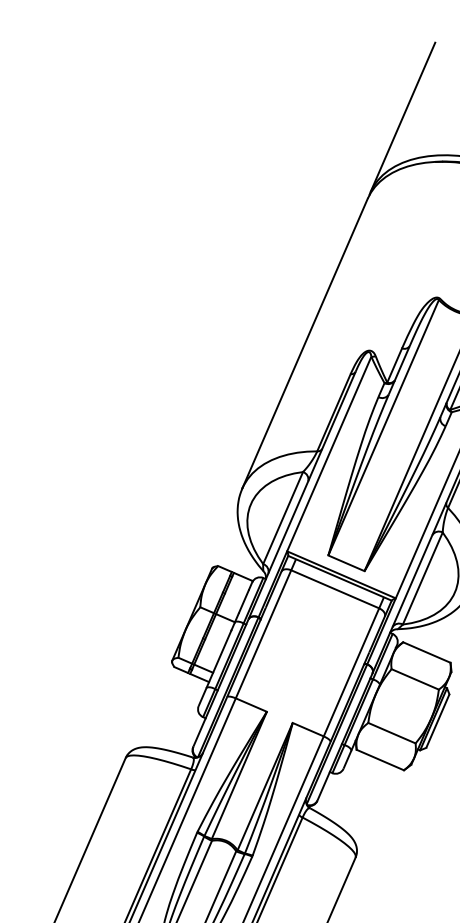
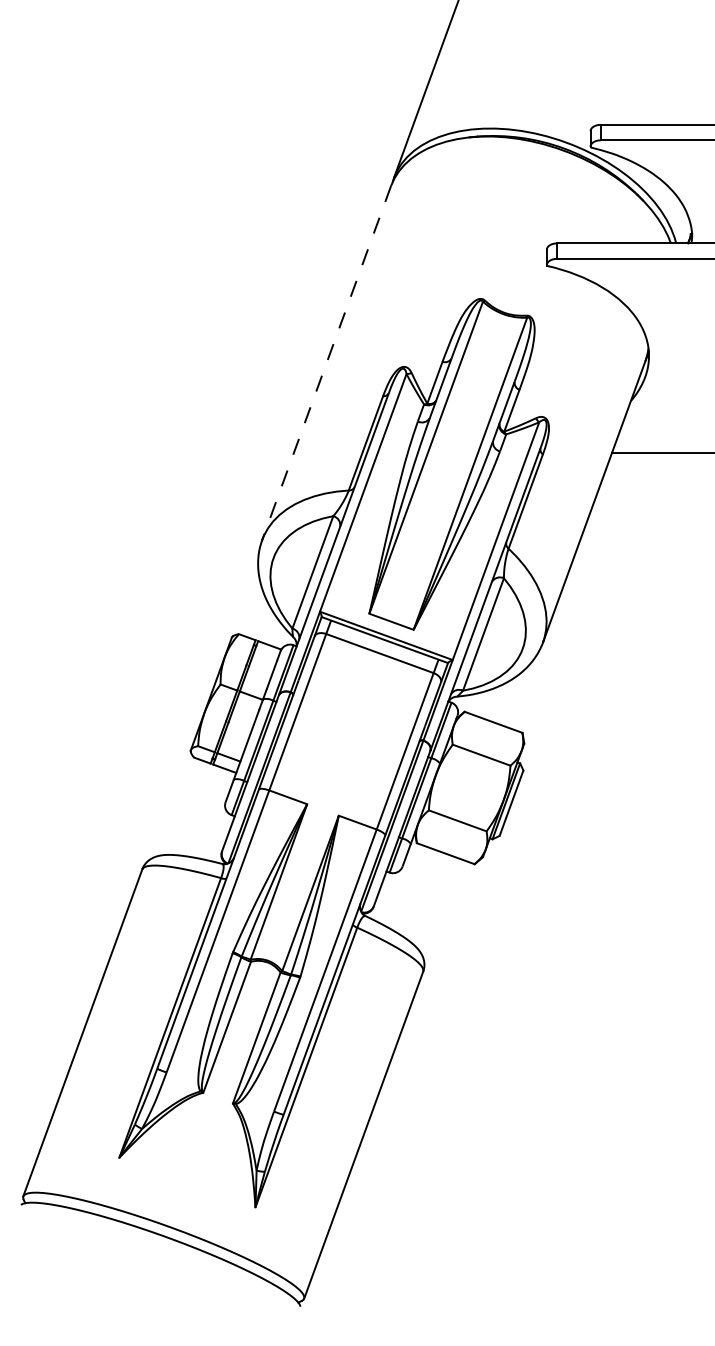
line: (304, 343) -> (326, 363), solid -> dashed

